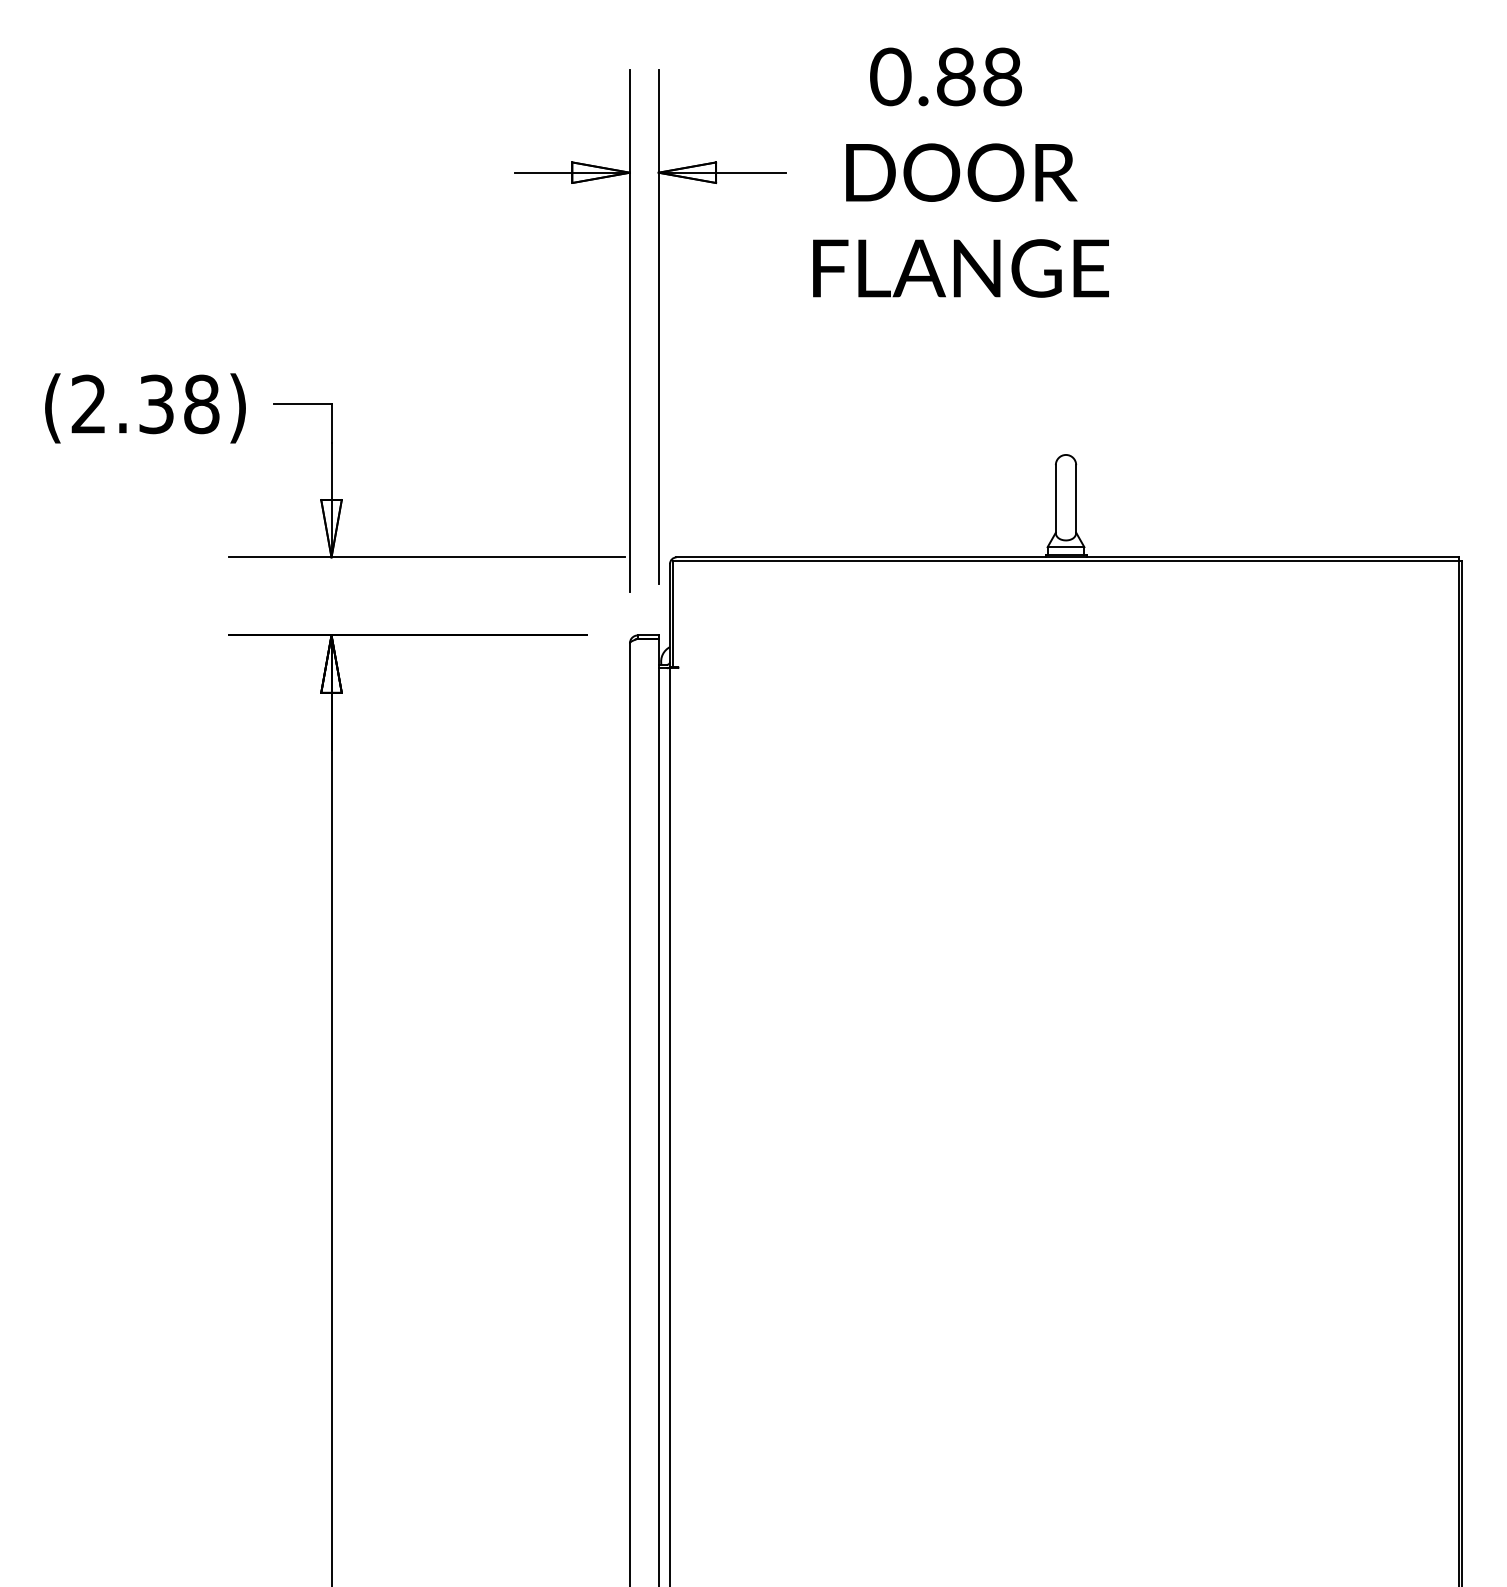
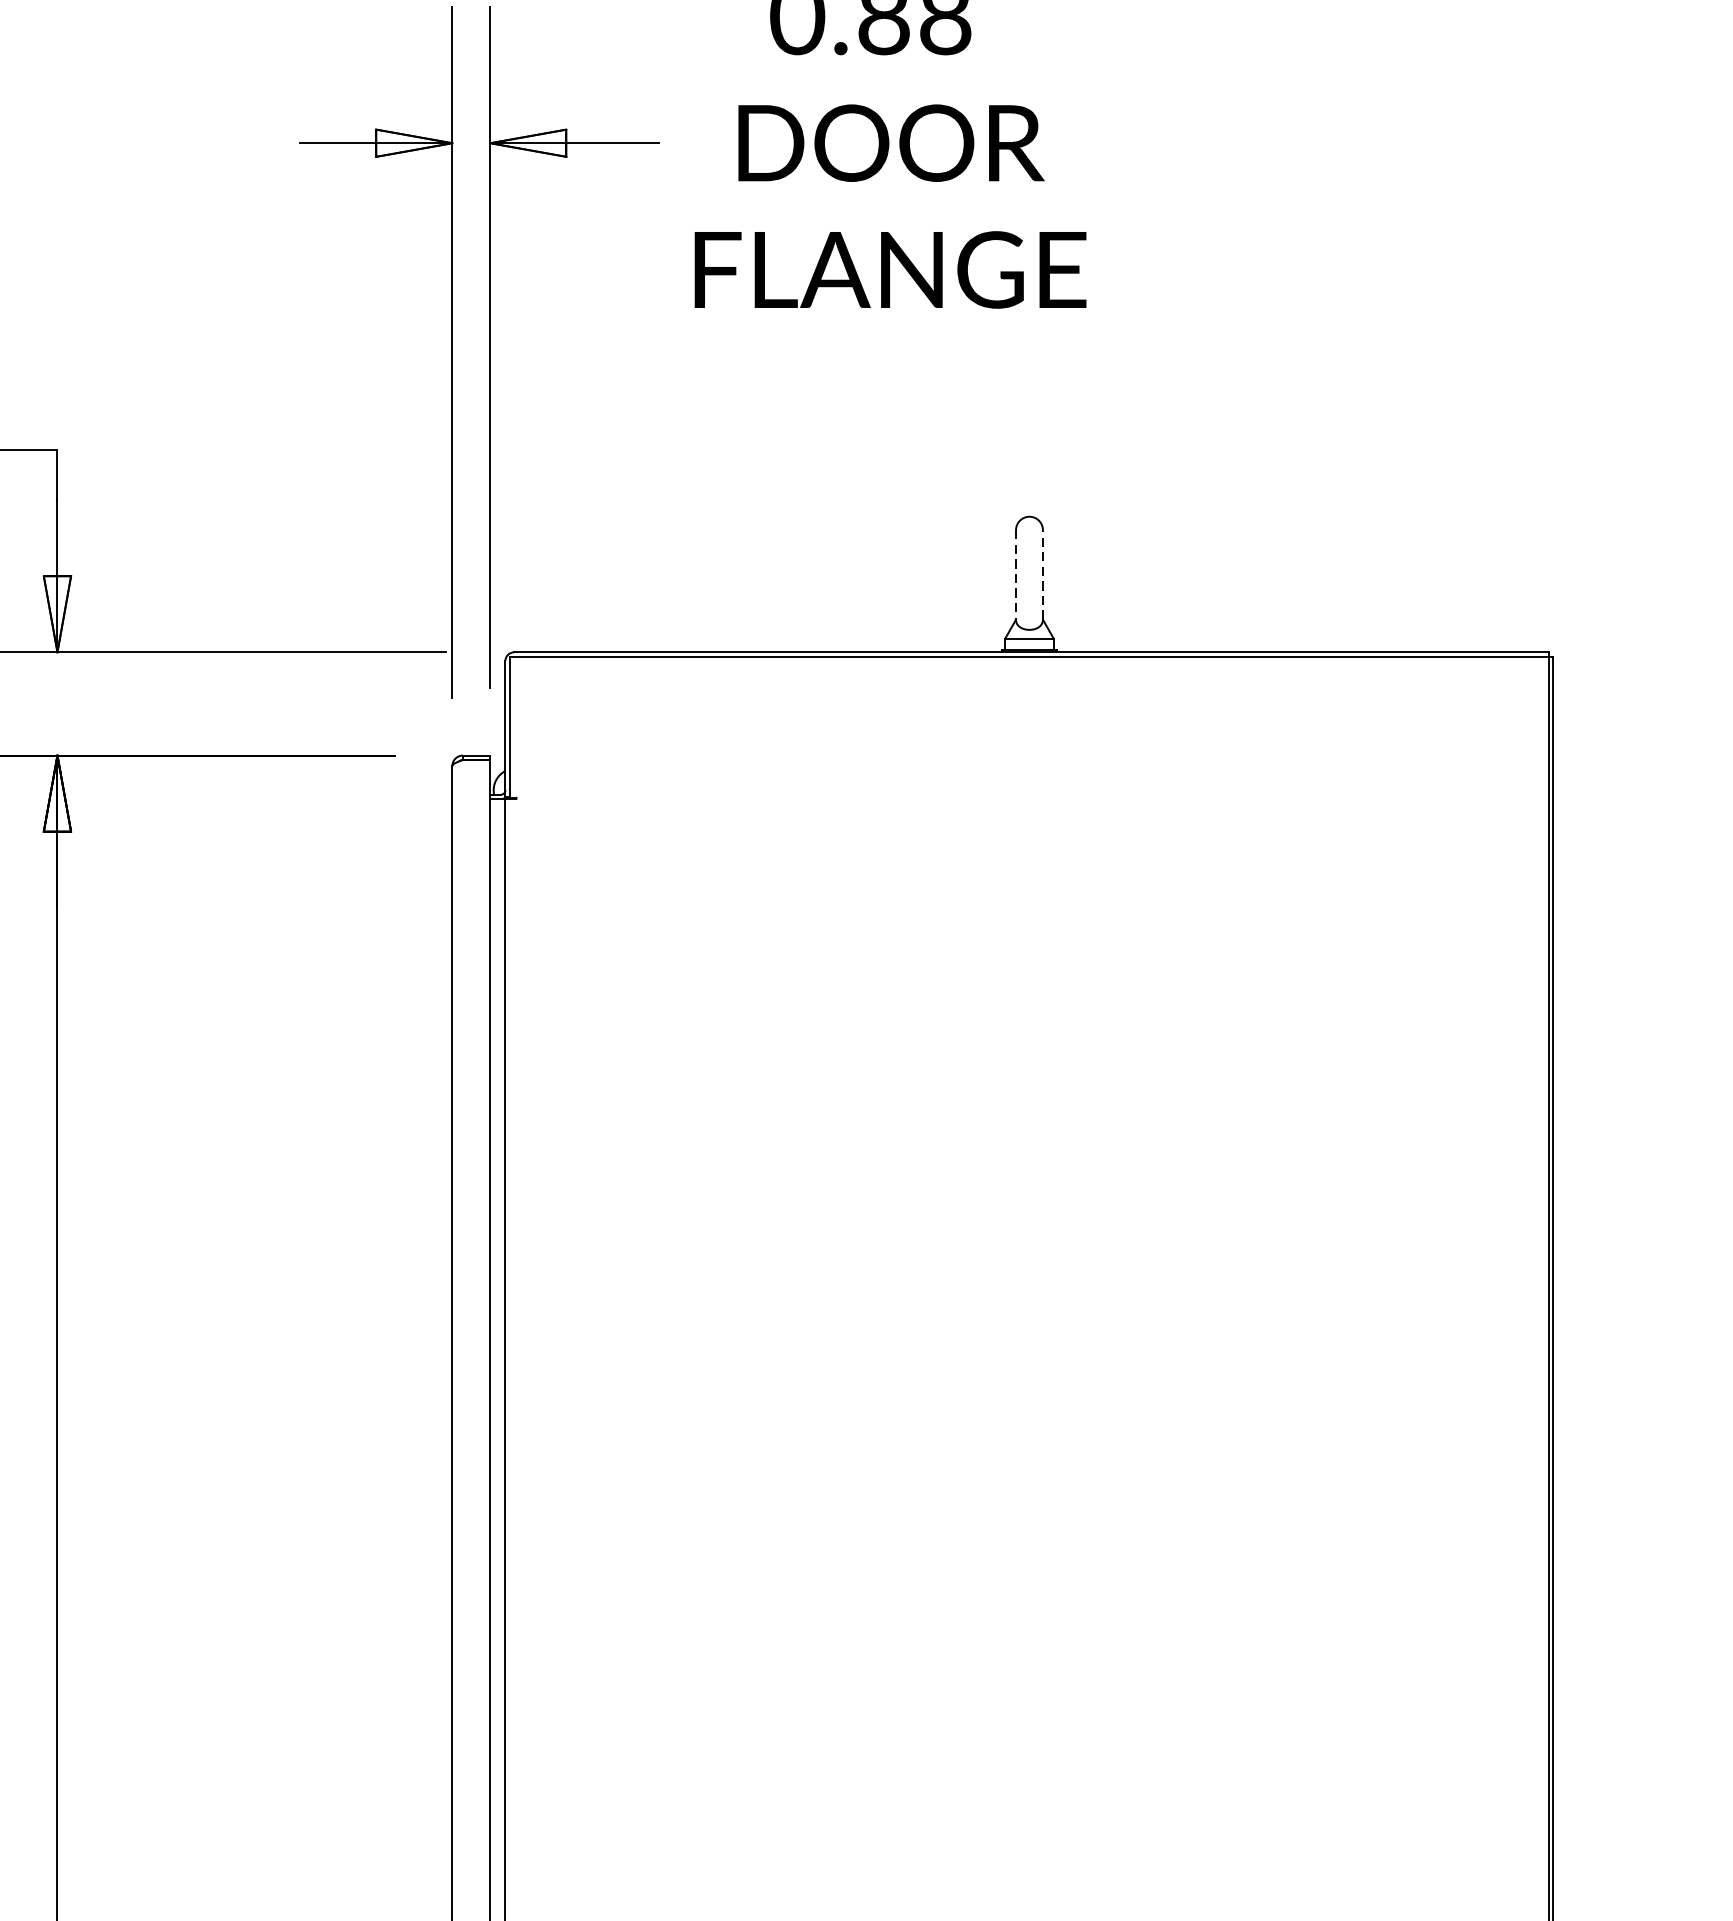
line: (1055, 498) -> (1015, 574), solid -> dashed
line: (1076, 498) -> (1043, 574), solid -> dashed

